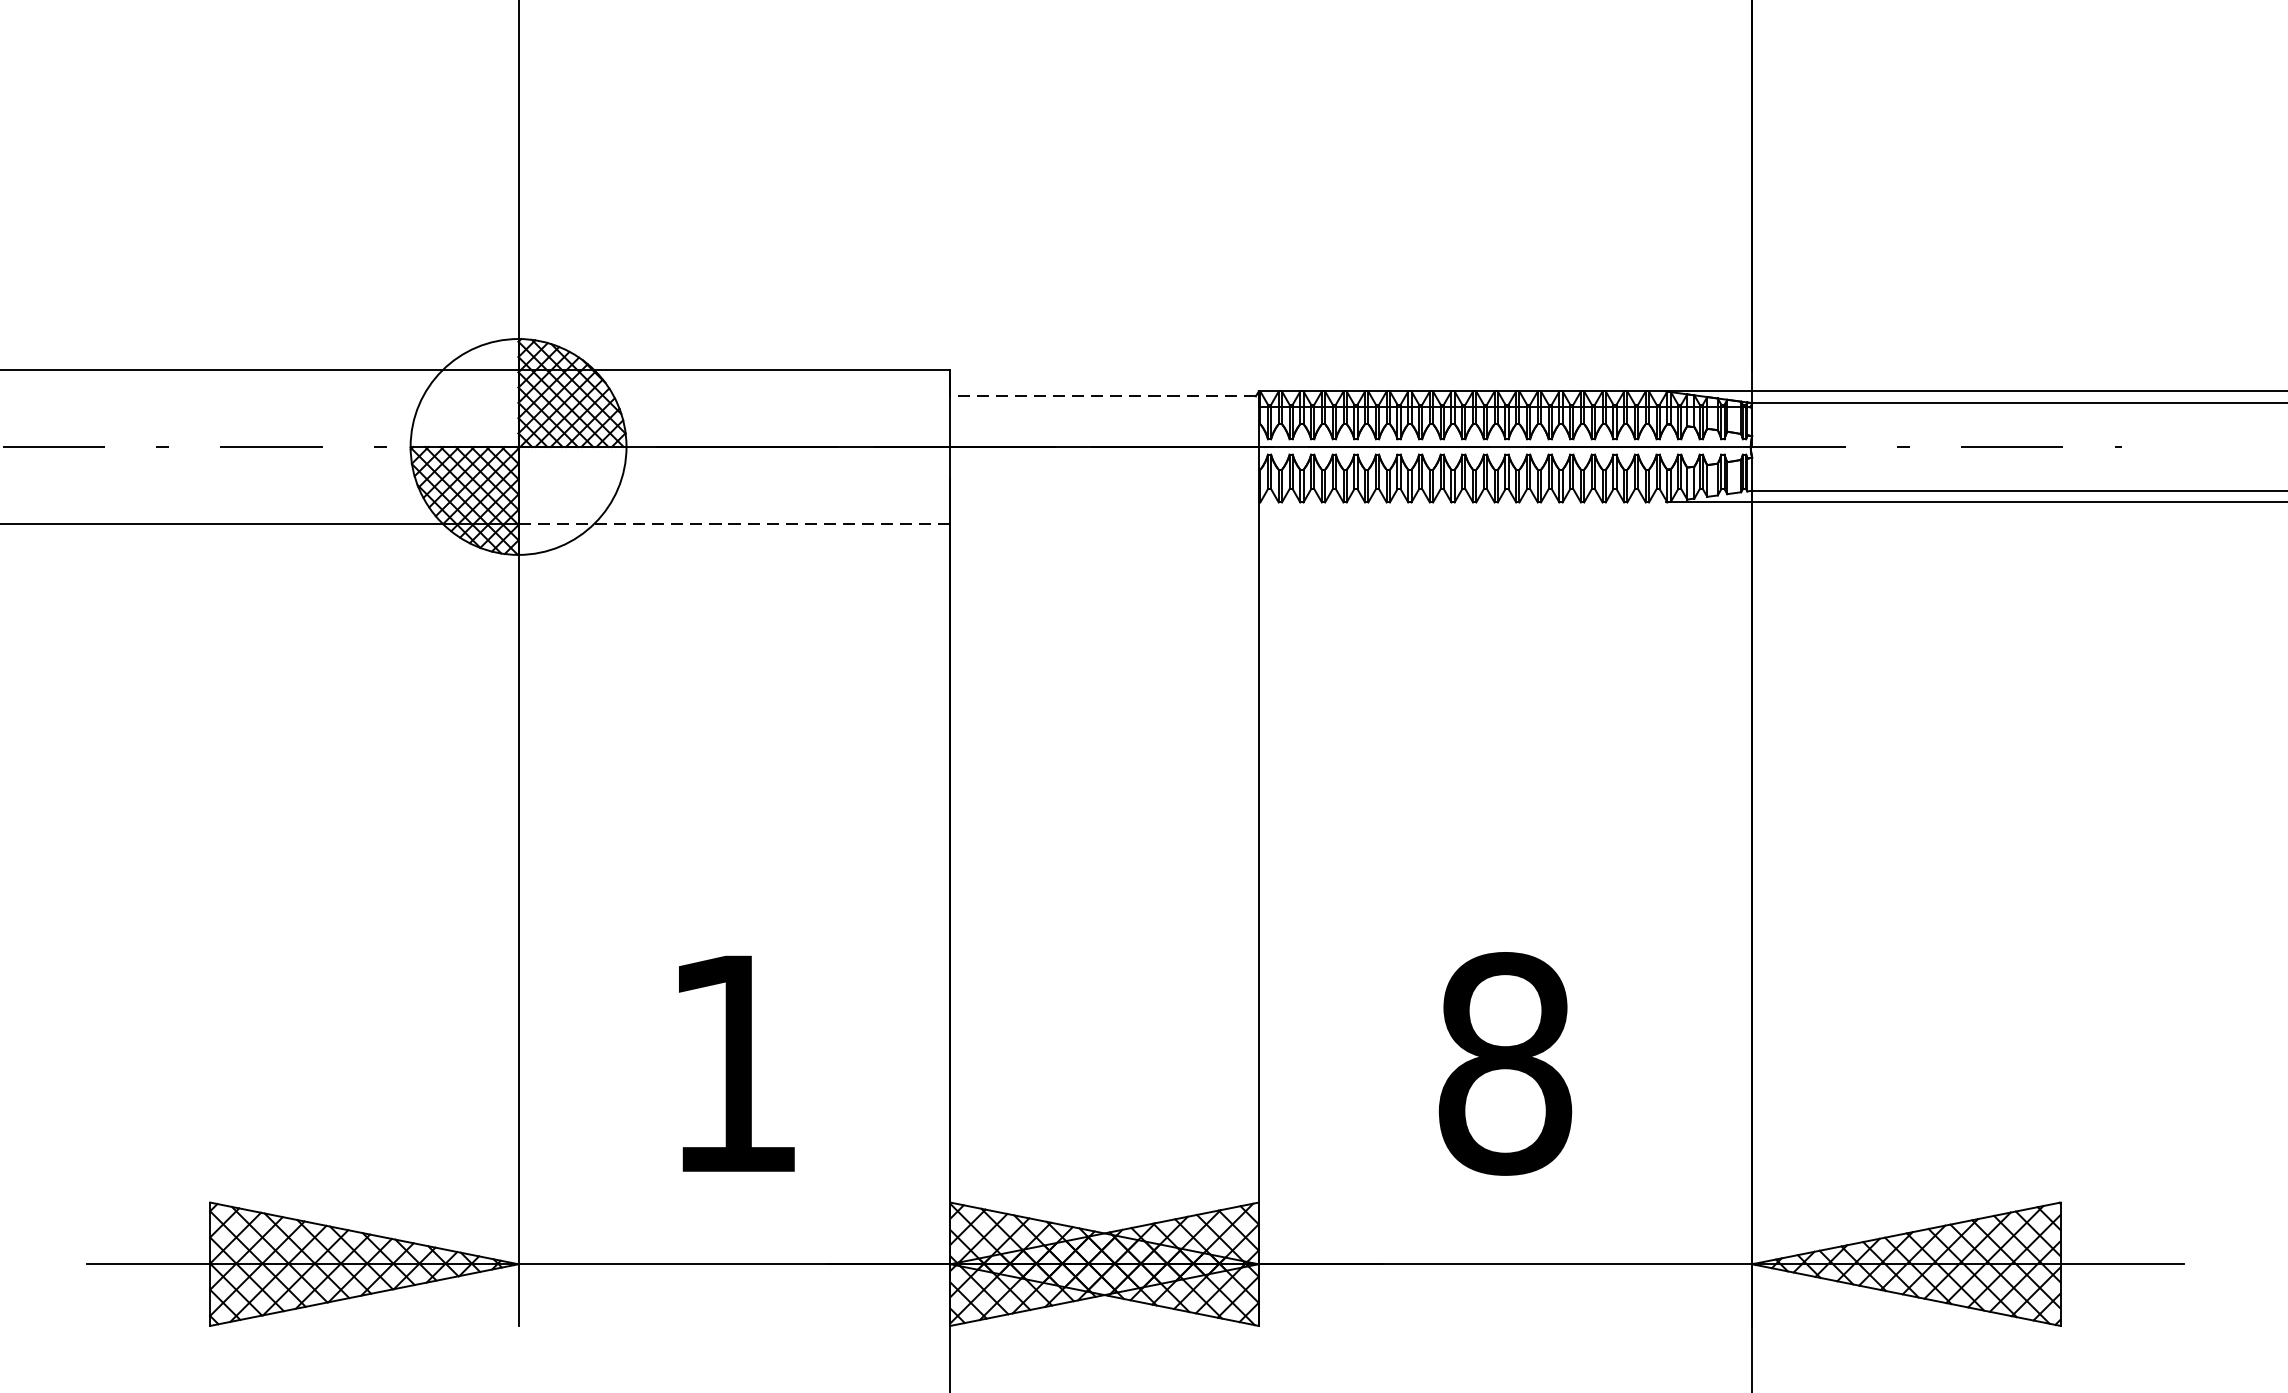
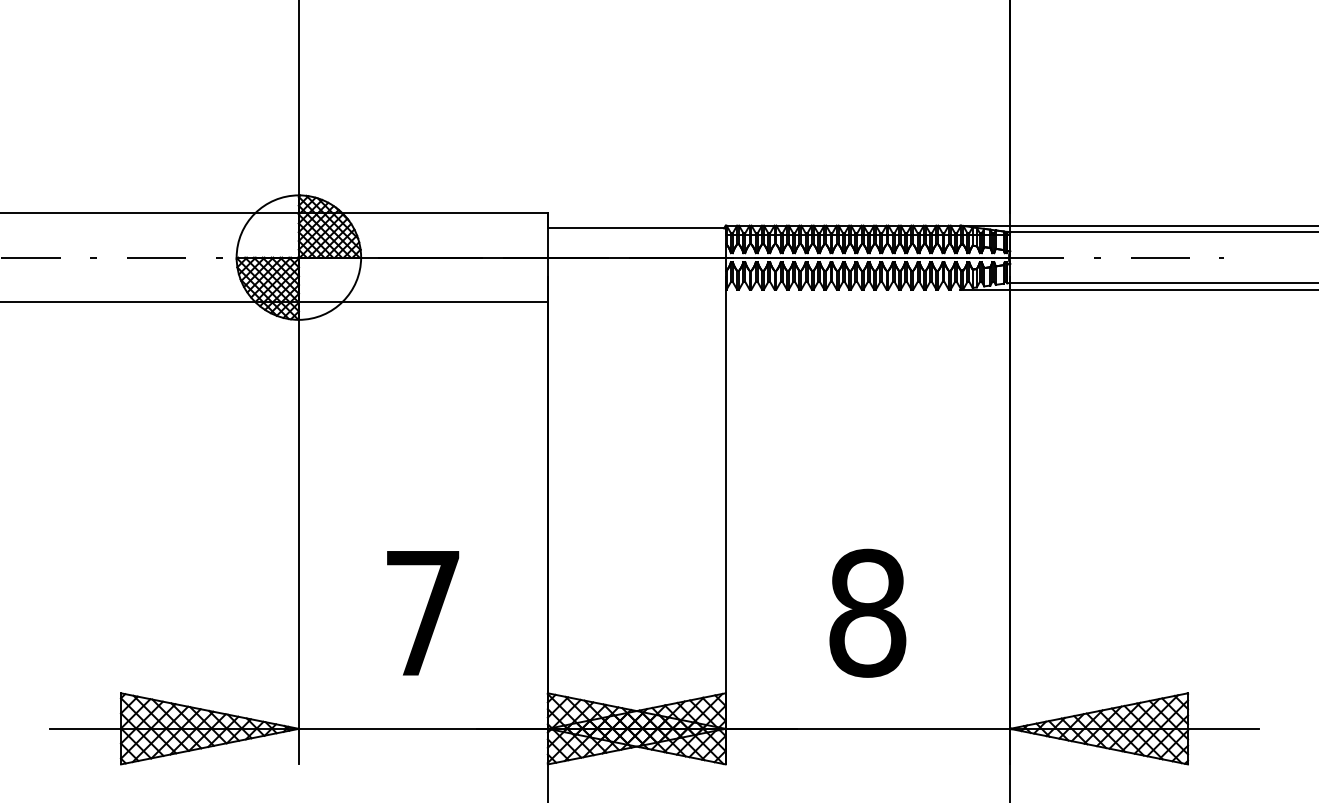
line: (1102, 396) -> (635, 228), dashed -> solid
line: (734, 524) -> (423, 302), dashed -> solid
text: (734, 1064) -> (423, 613), 1 -> 7

